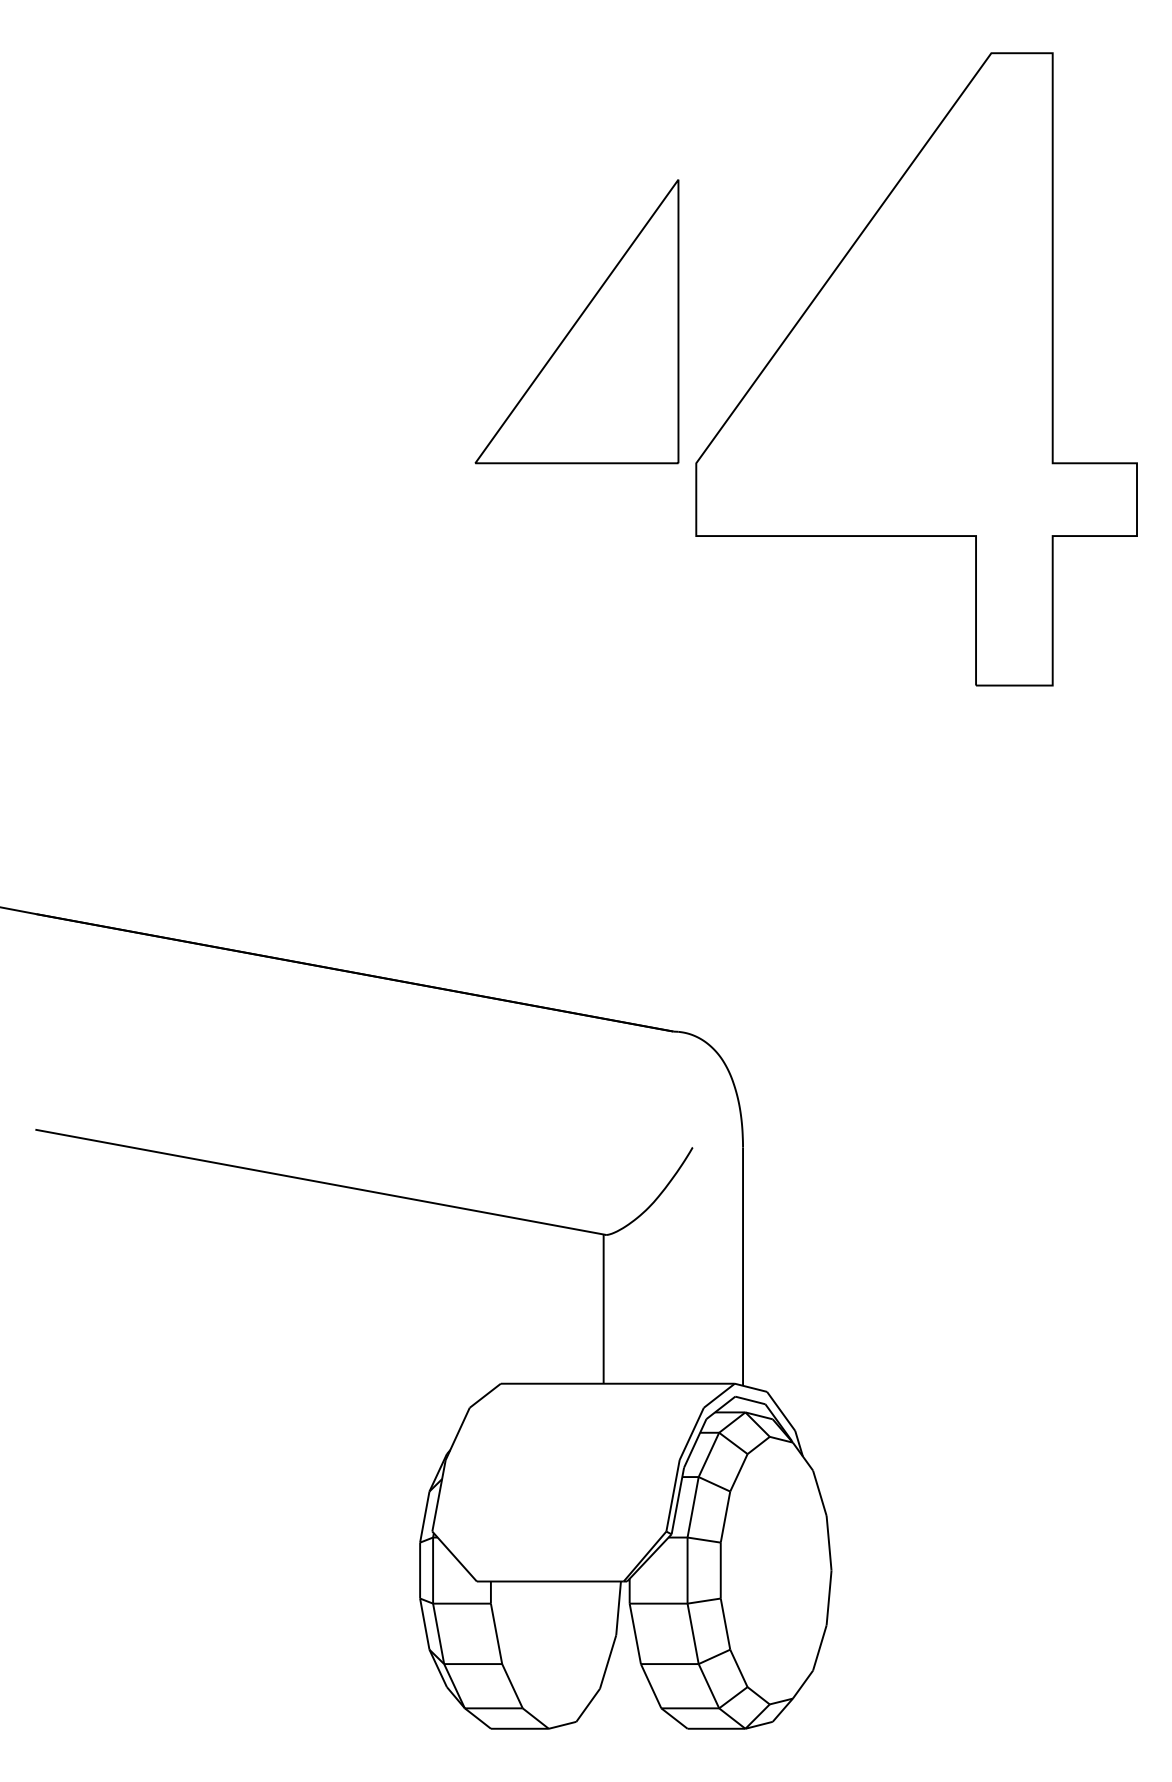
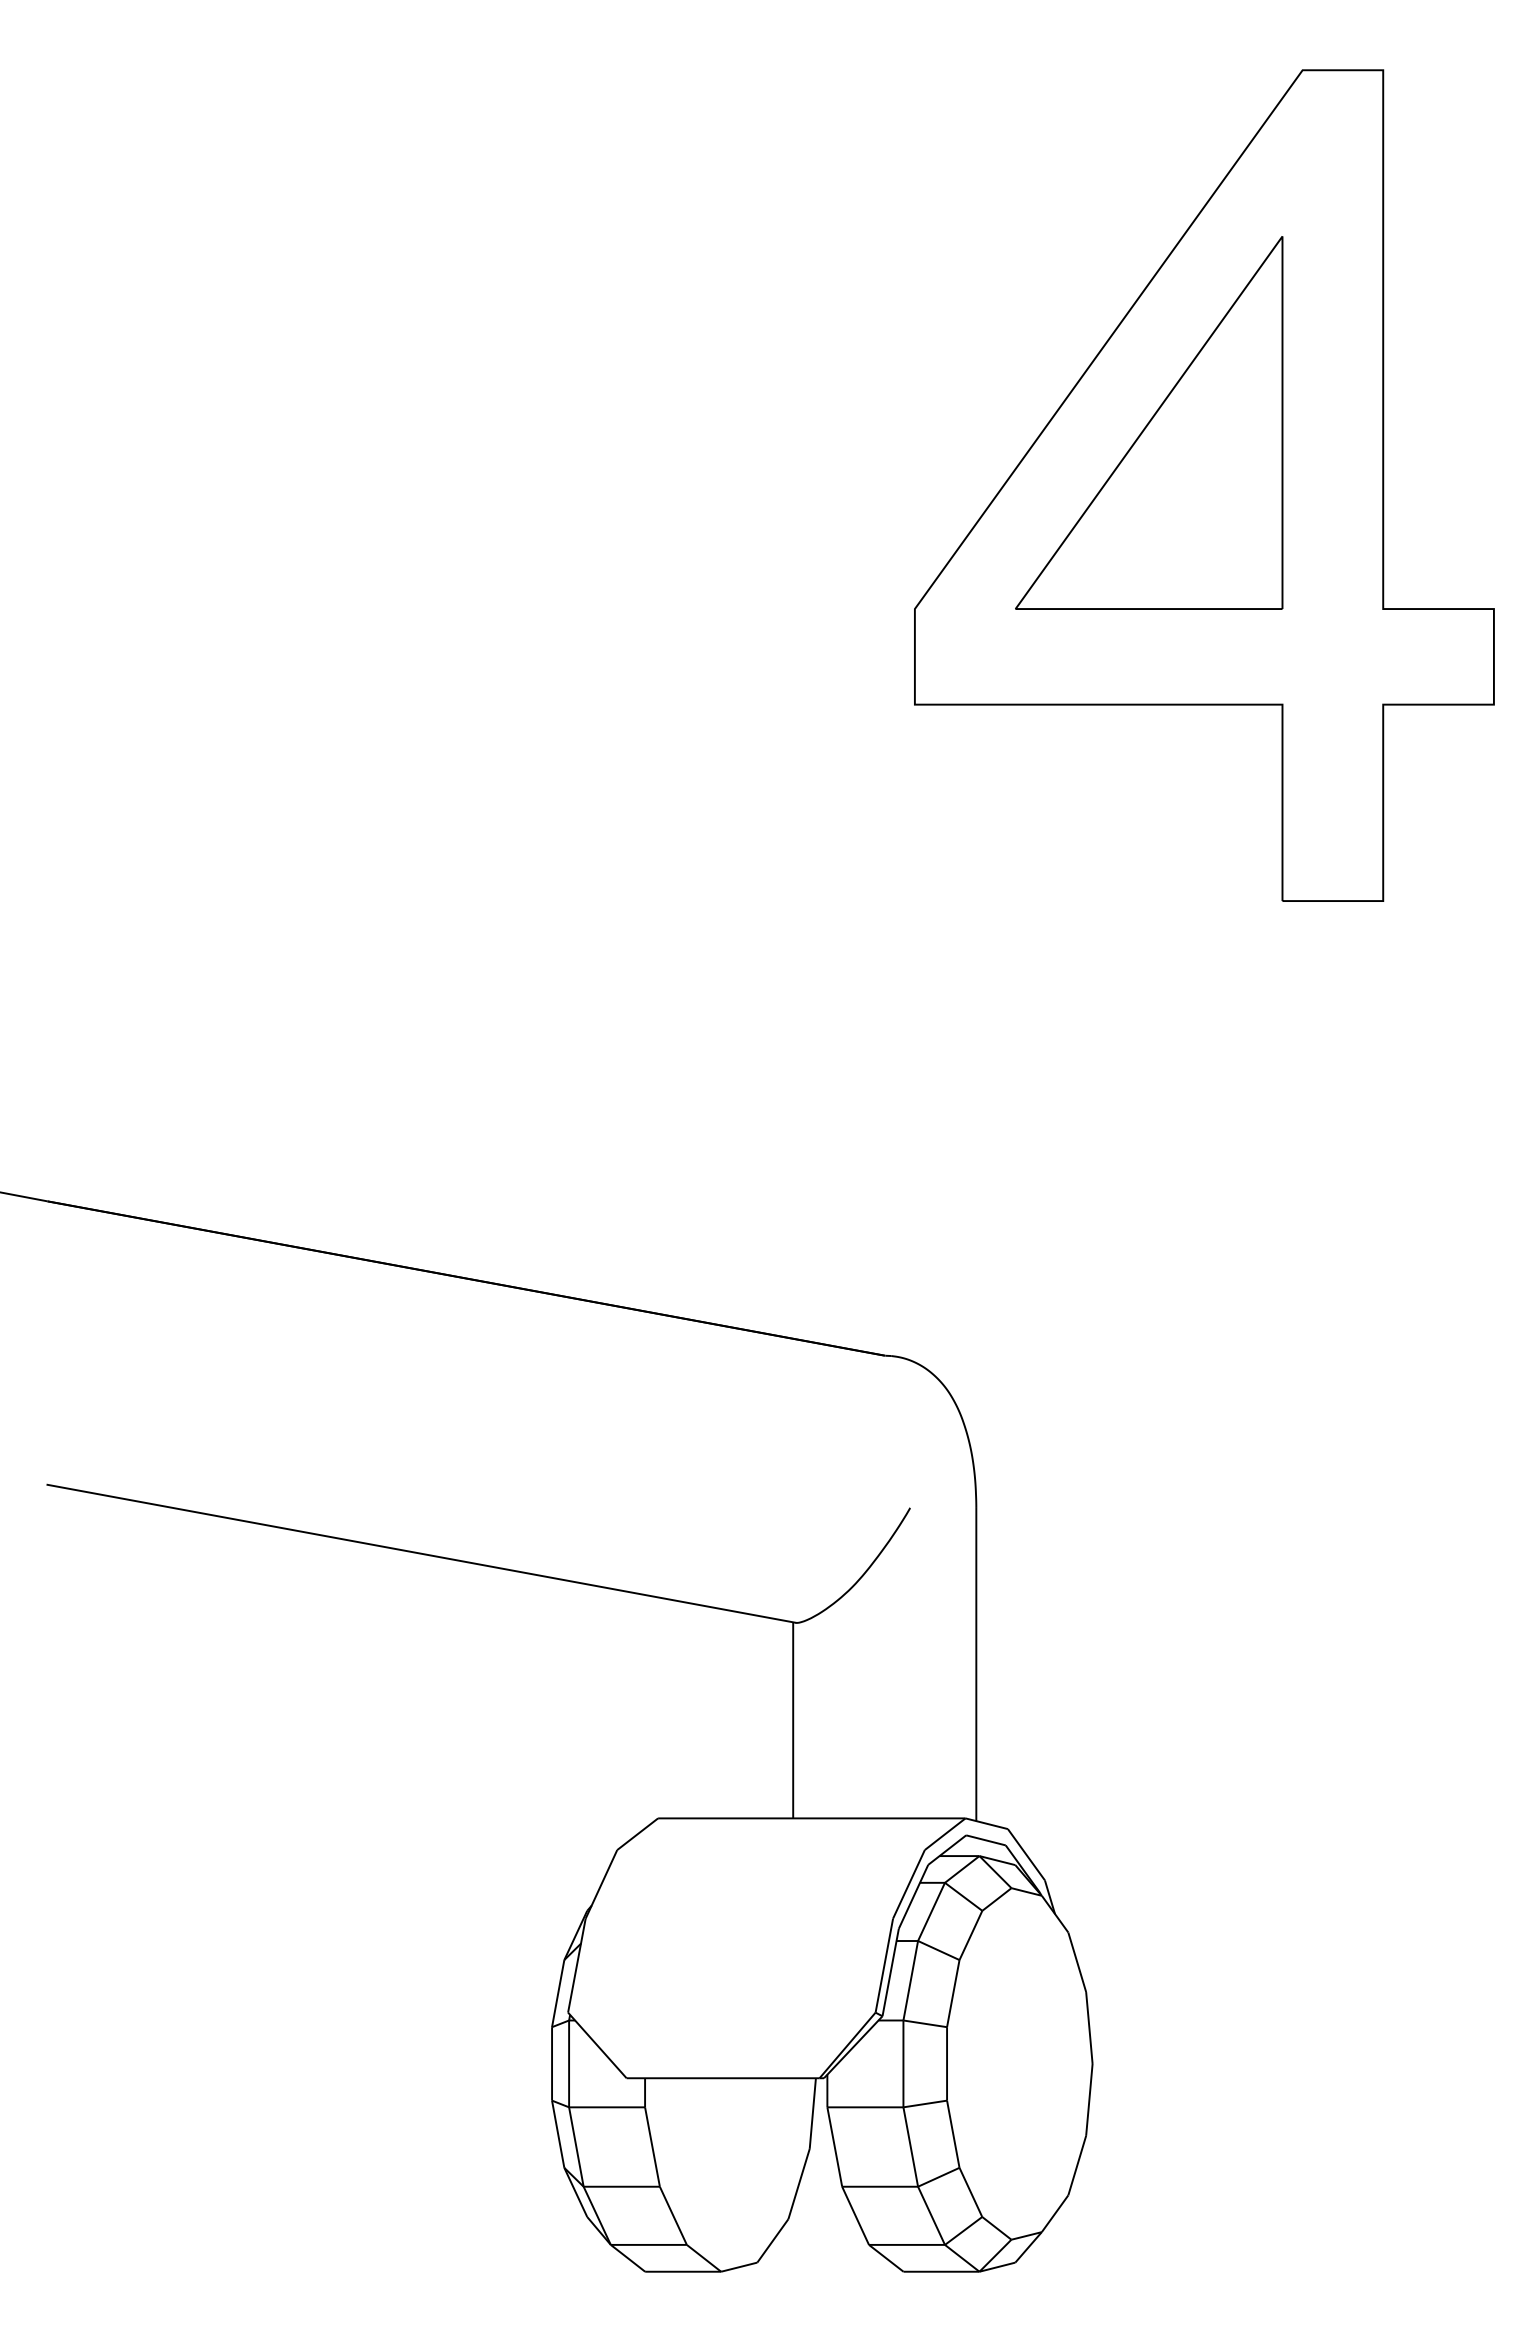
part: (577, 321) -> (1149, 422), moved

